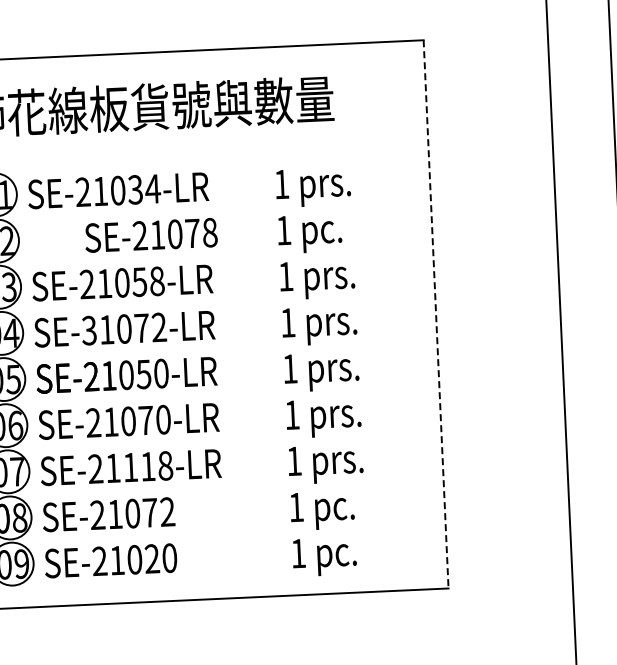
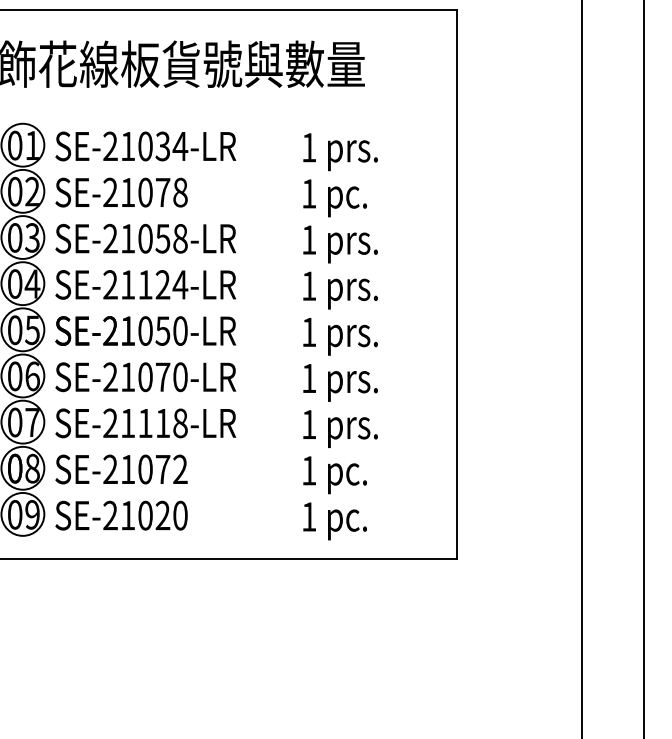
text: (151, 235) -> (121, 192), moved
line: (436, 314) -> (457, 284), dashed -> solid
text: (124, 328) -> (145, 284), SE-31072-LR -> SE-21124-LR

